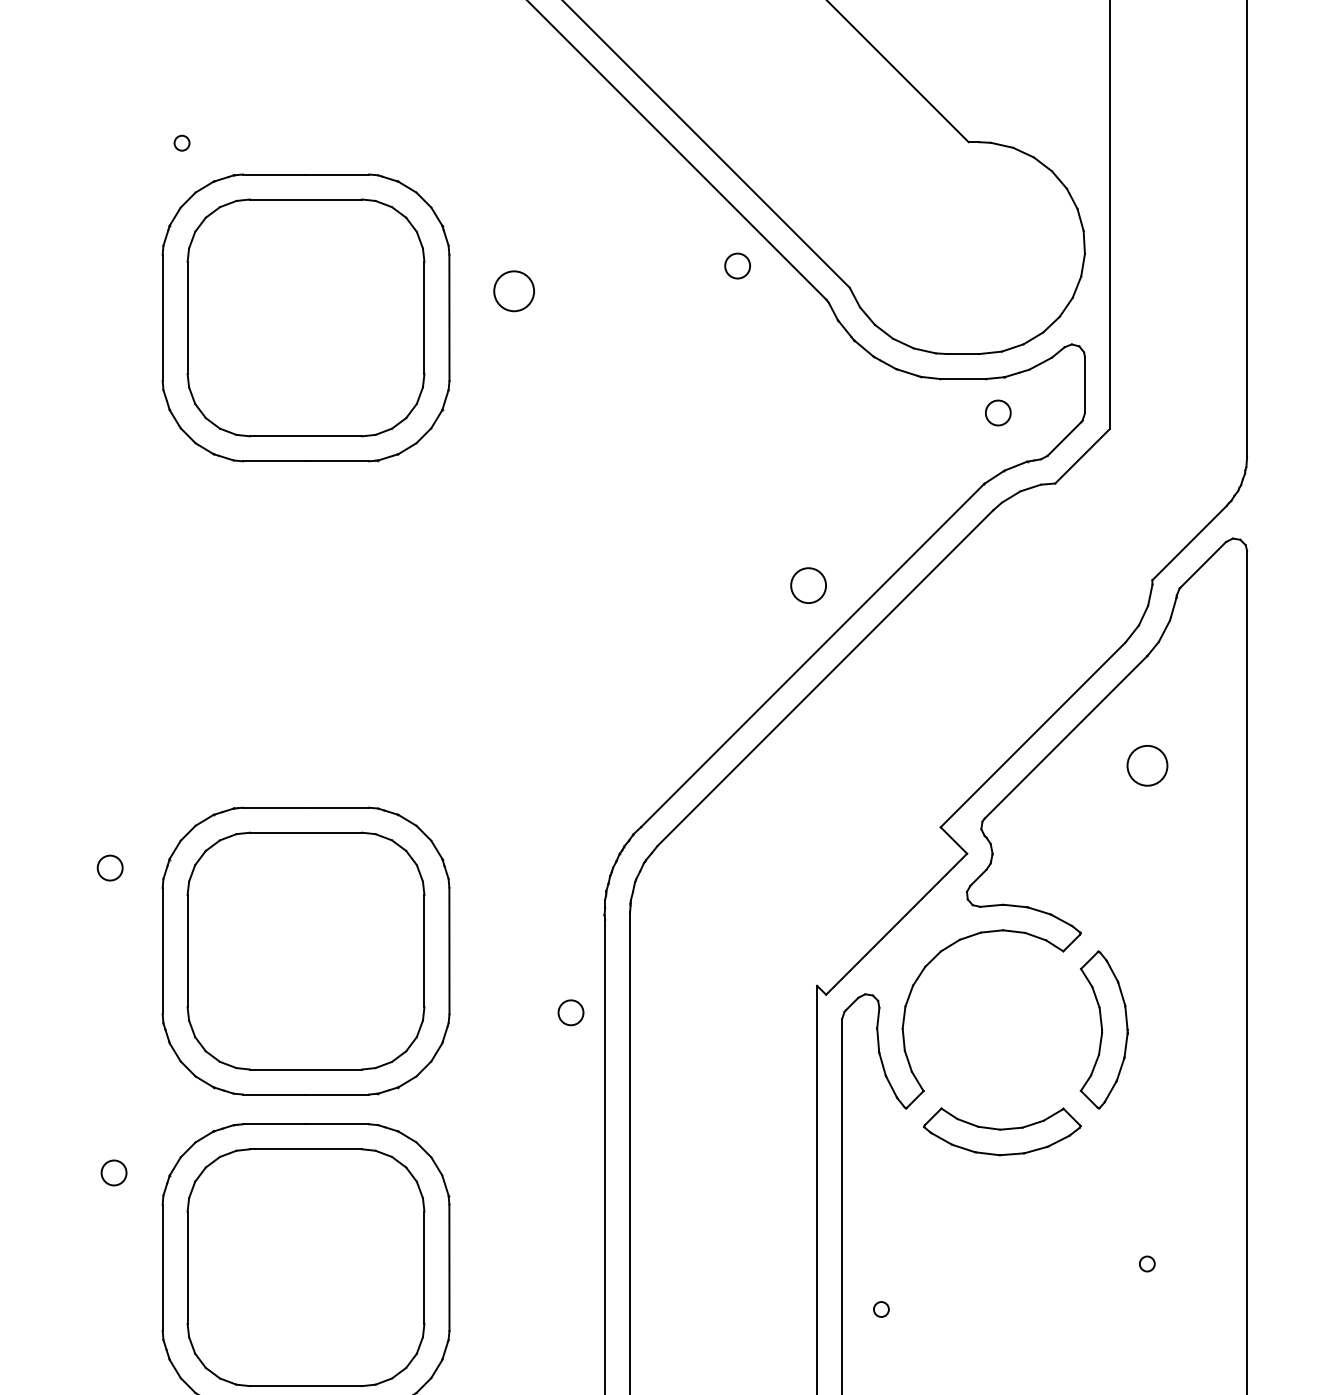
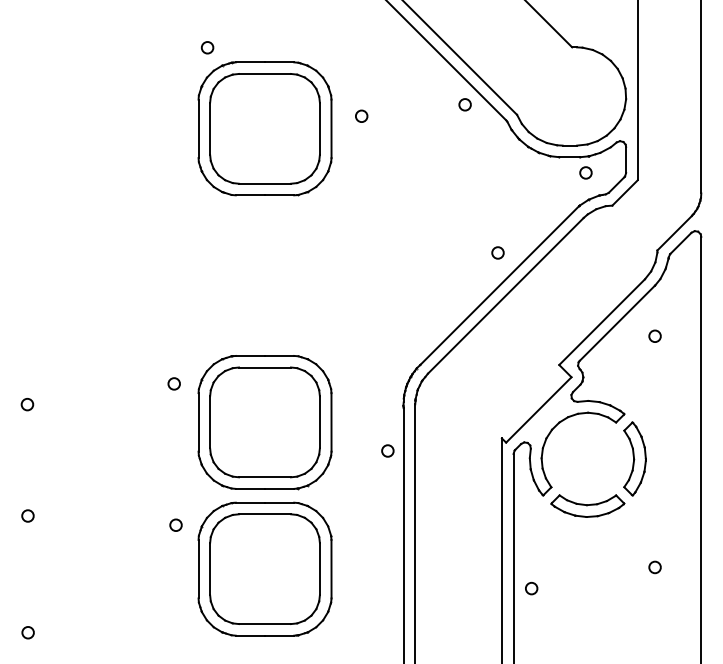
circle: (181, 142) -> (207, 47), size x1.67
circle: (514, 289) -> (361, 115), size x0.62
circle: (807, 584) -> (497, 252), size x0.71
circle: (1146, 763) -> (654, 335), size x0.62
circle: (1146, 1264) -> (654, 567), size x1.67
circle: (880, 1309) -> (531, 588), size x1.67

